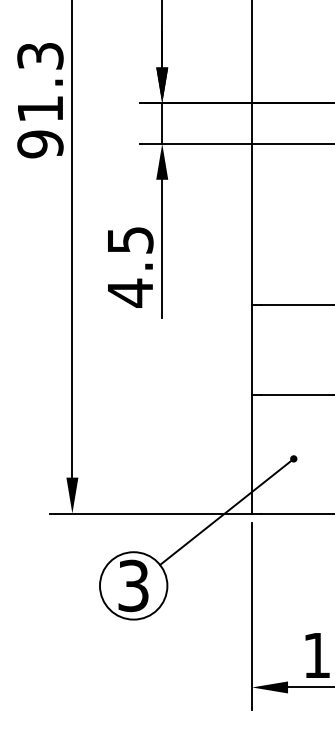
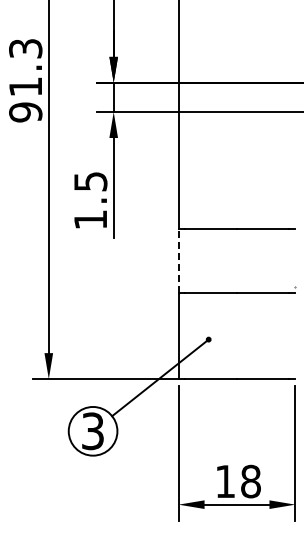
text: (130, 292) -> (90, 219), 4.5 -> 1.5
line: (251, 349) -> (178, 260), solid -> dashed

